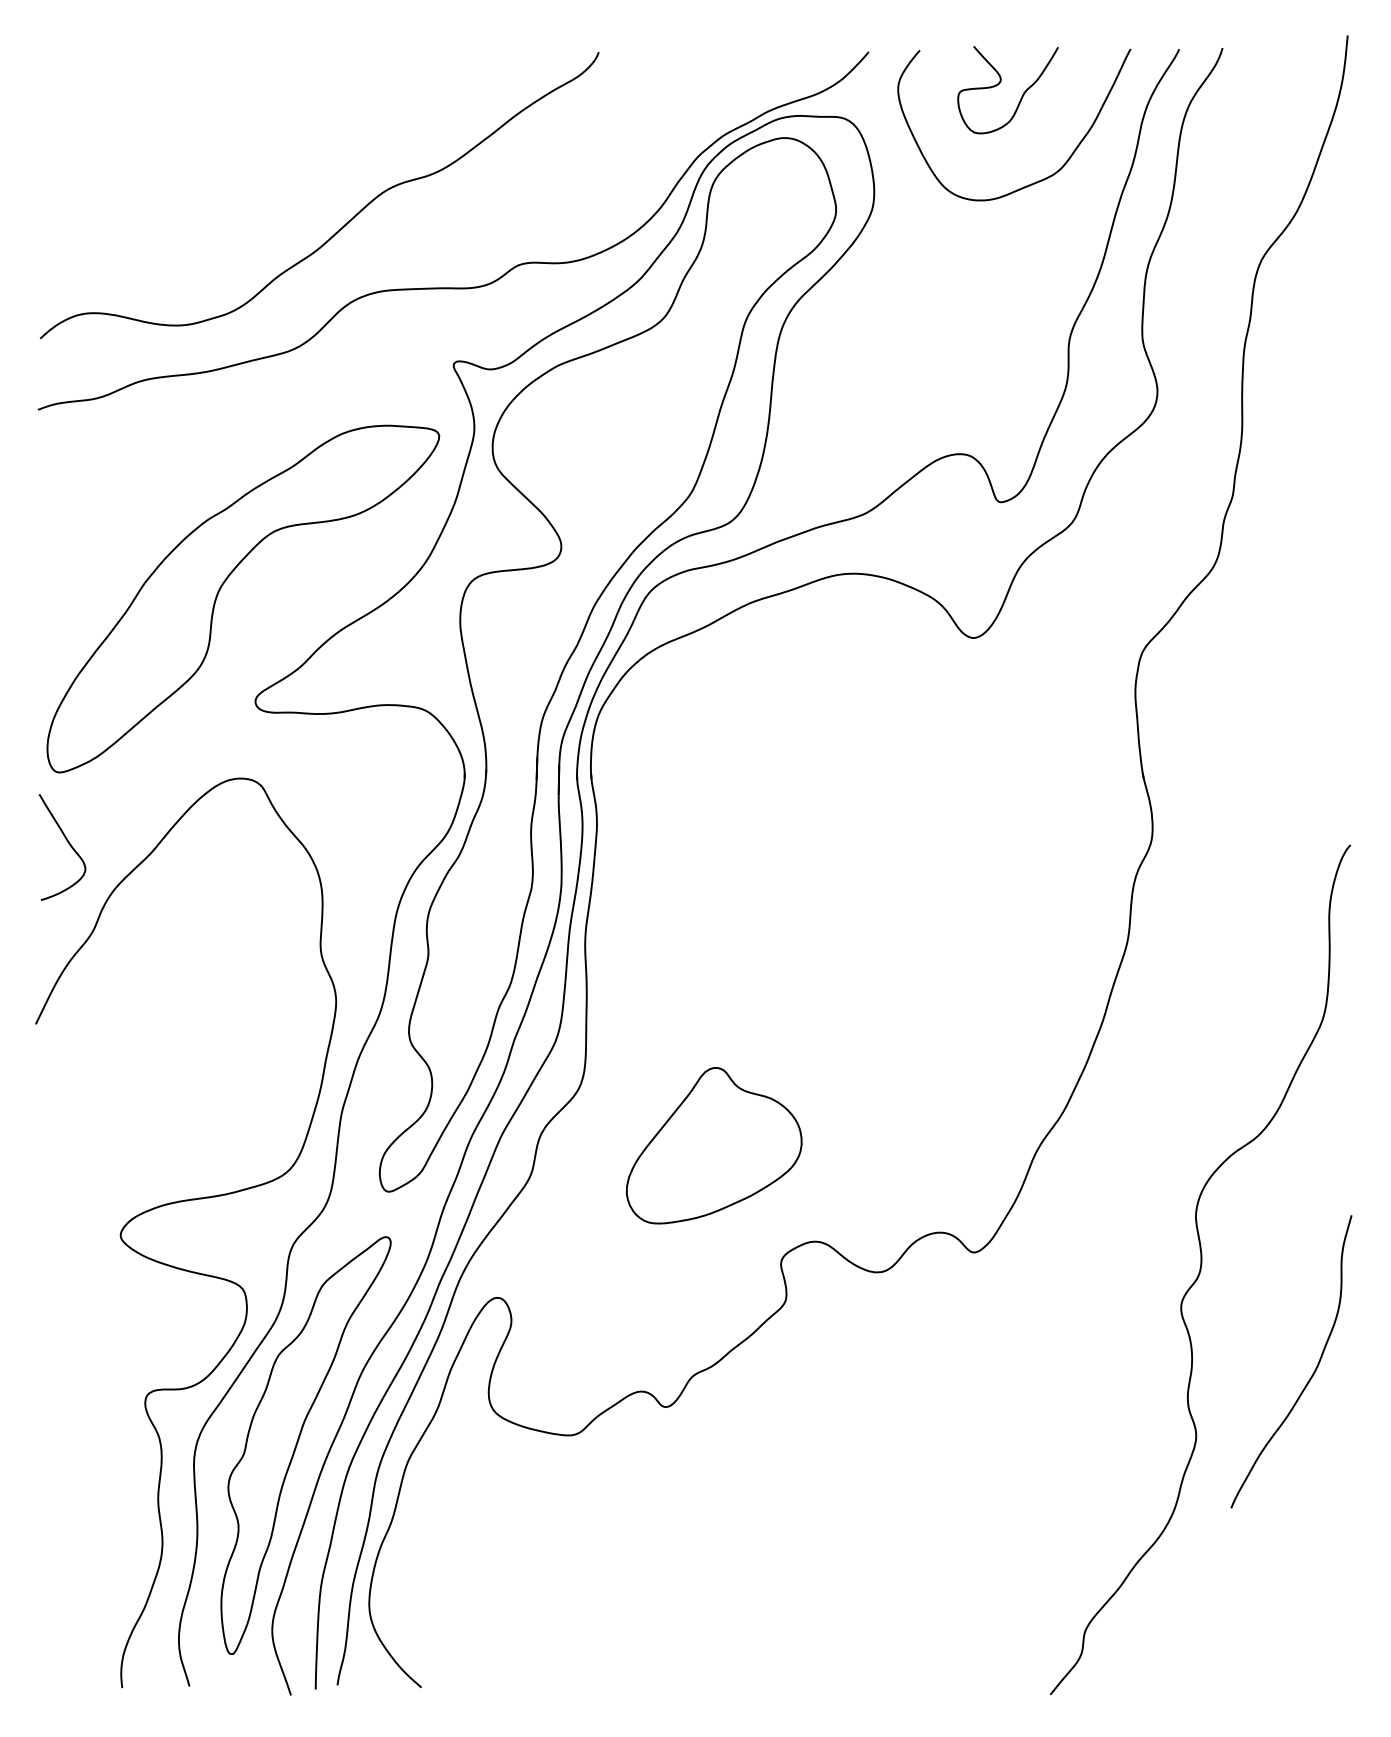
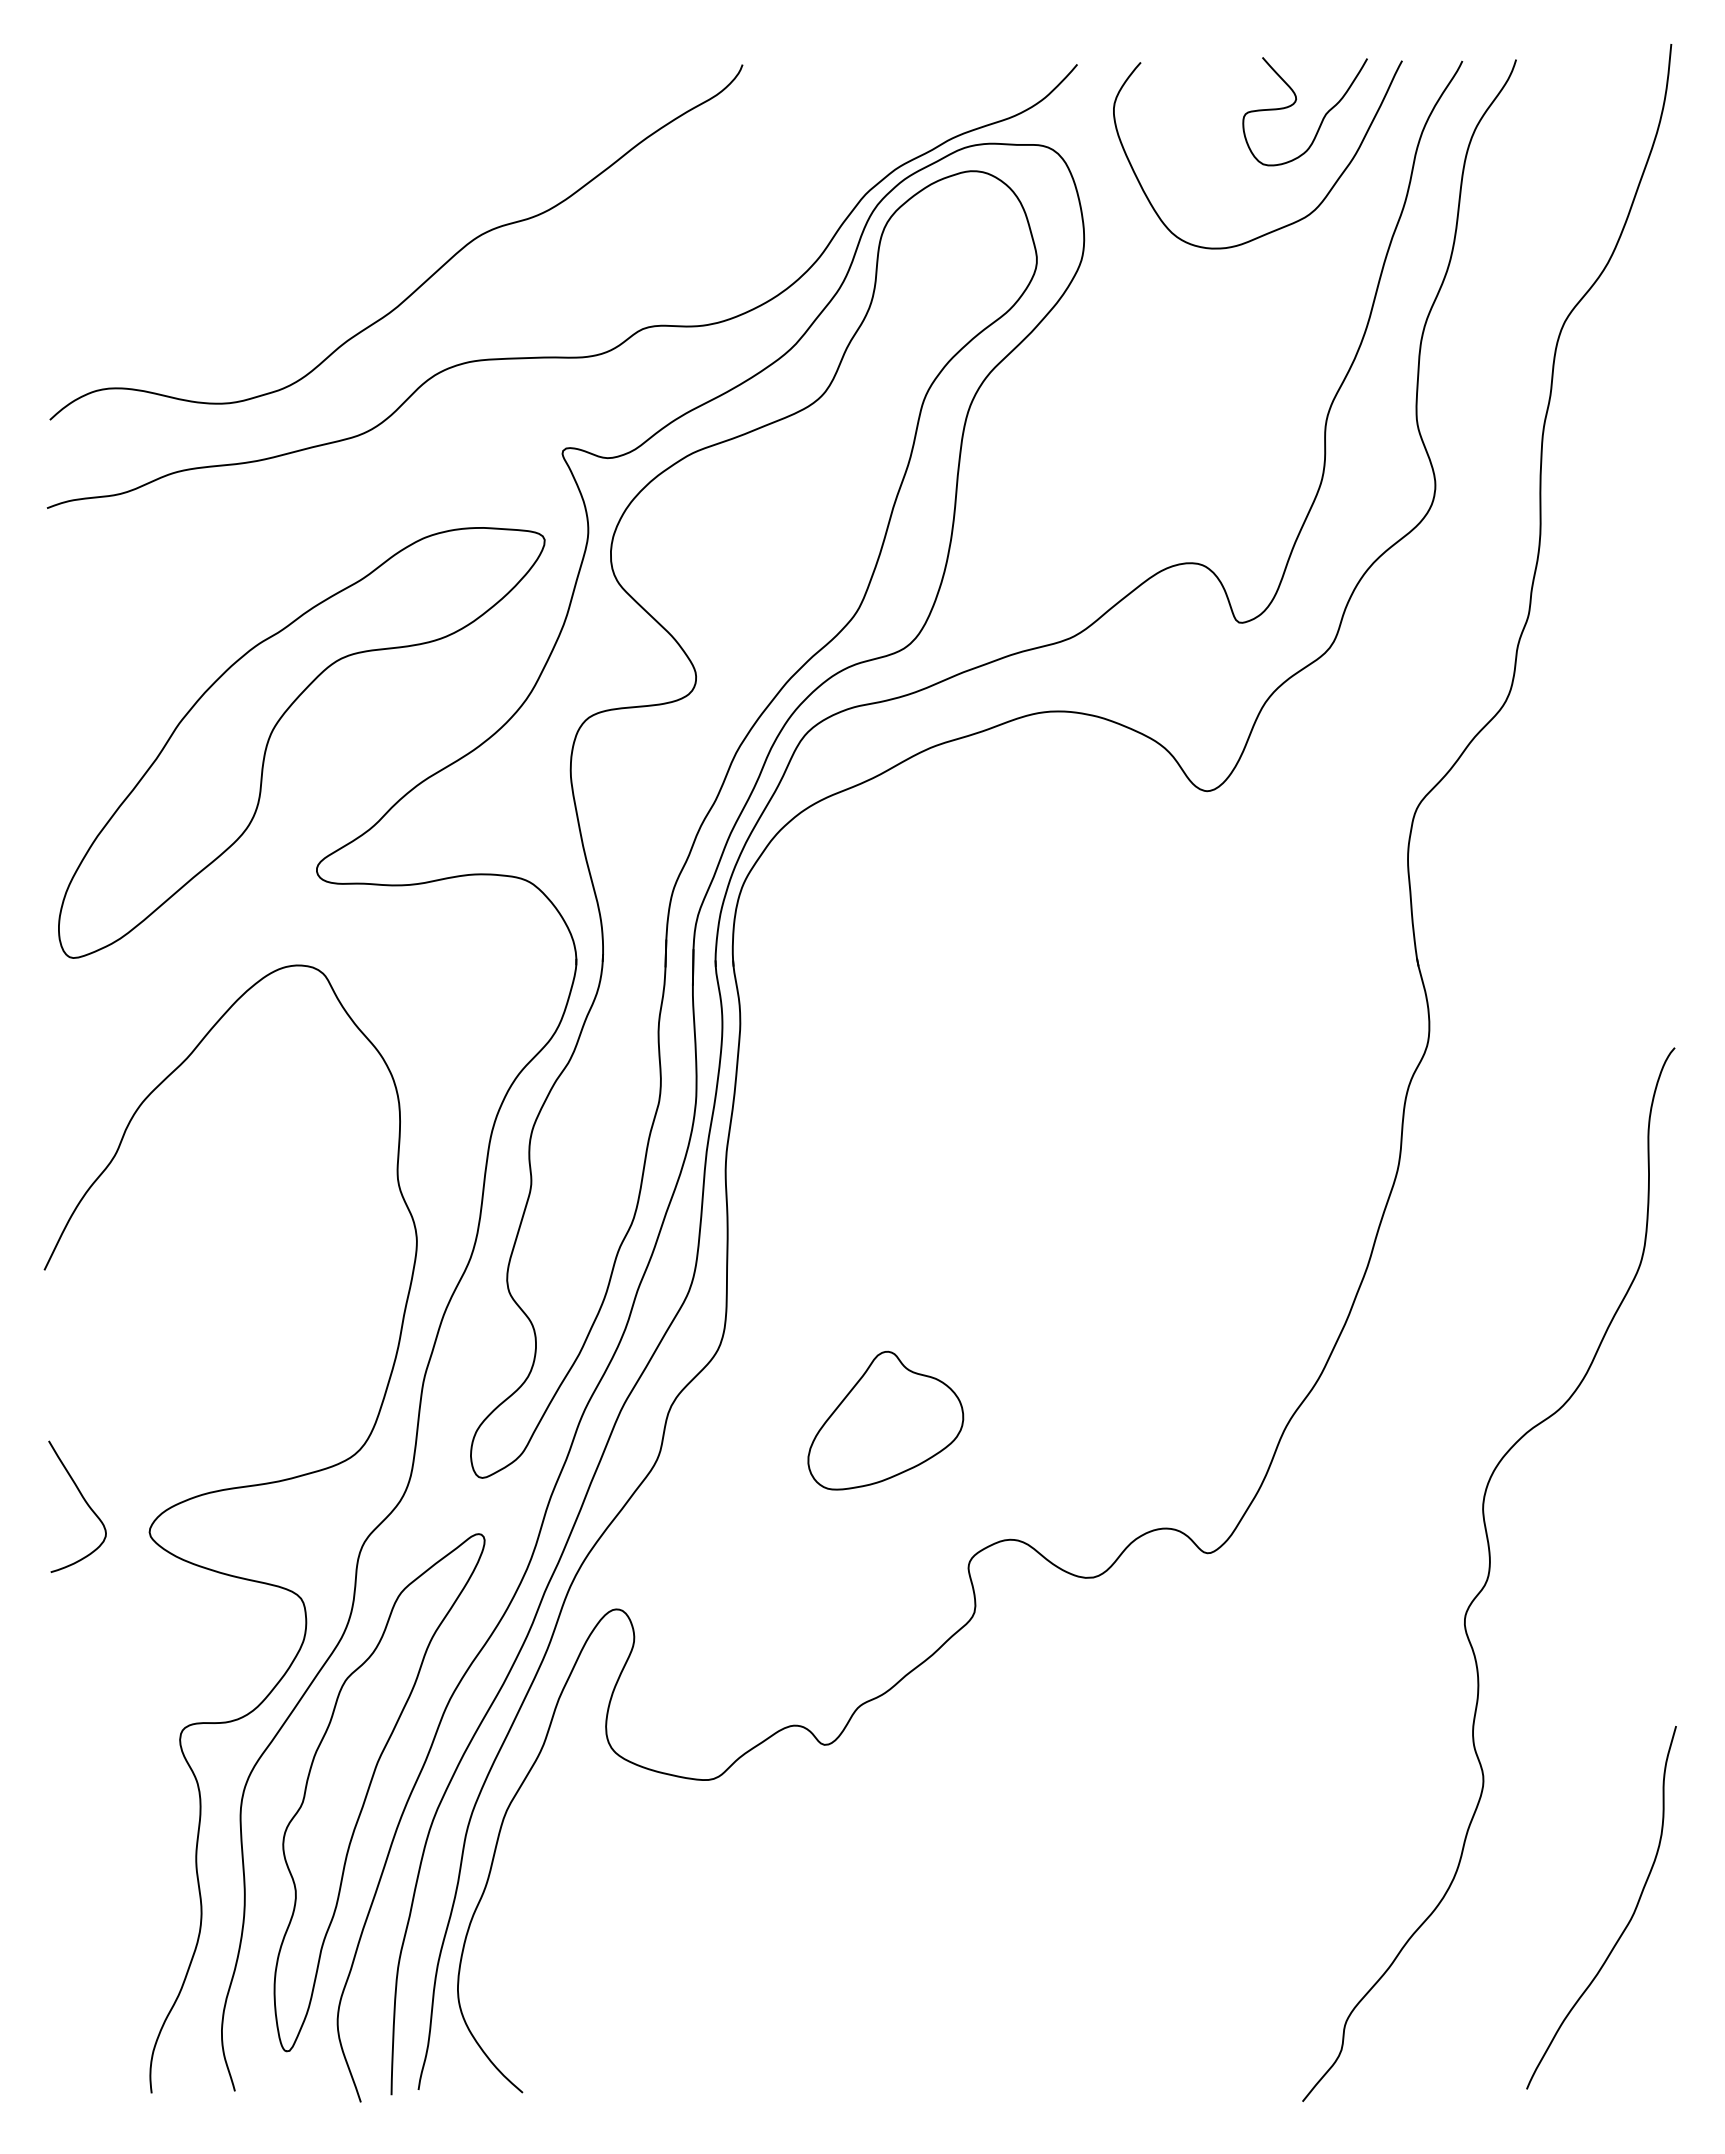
curve: (1000, 83) -> (1295, 103), moved
curve: (68, 843) -> (84, 1501), moved
part: (714, 1145) -> (885, 1420), size x0.71
curve: (1313, 1372) -> (1628, 1921), moved

